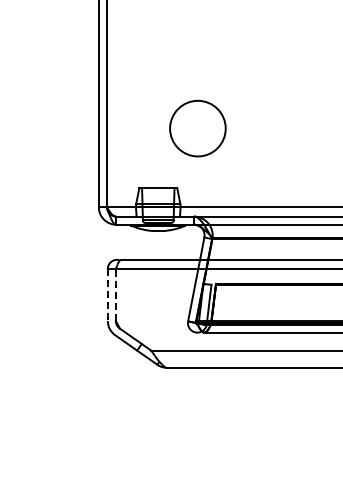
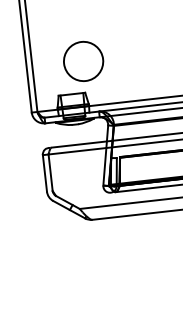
circle: (197, 128) -> (83, 61), moved
line: (115, 294) -> (50, 172), dashed -> solid
line: (107, 295) -> (44, 173), dashed -> solid

